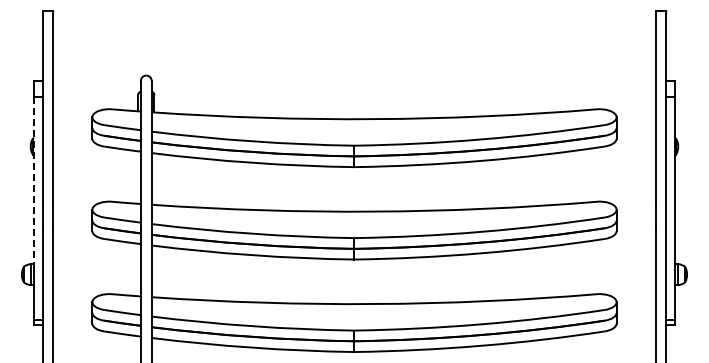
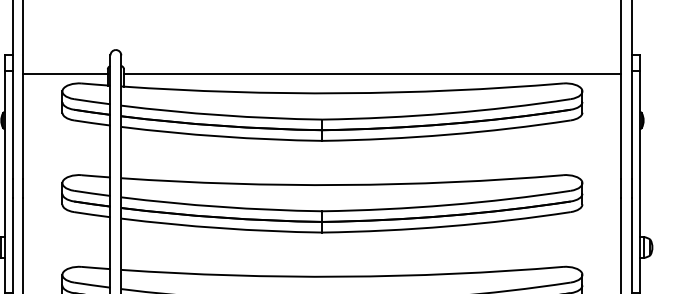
line: (95, 99) -> (65, 73), added
line: (404, 99) -> (372, 73), added
line: (34, 180) -> (4, 154), dashed -> solid

